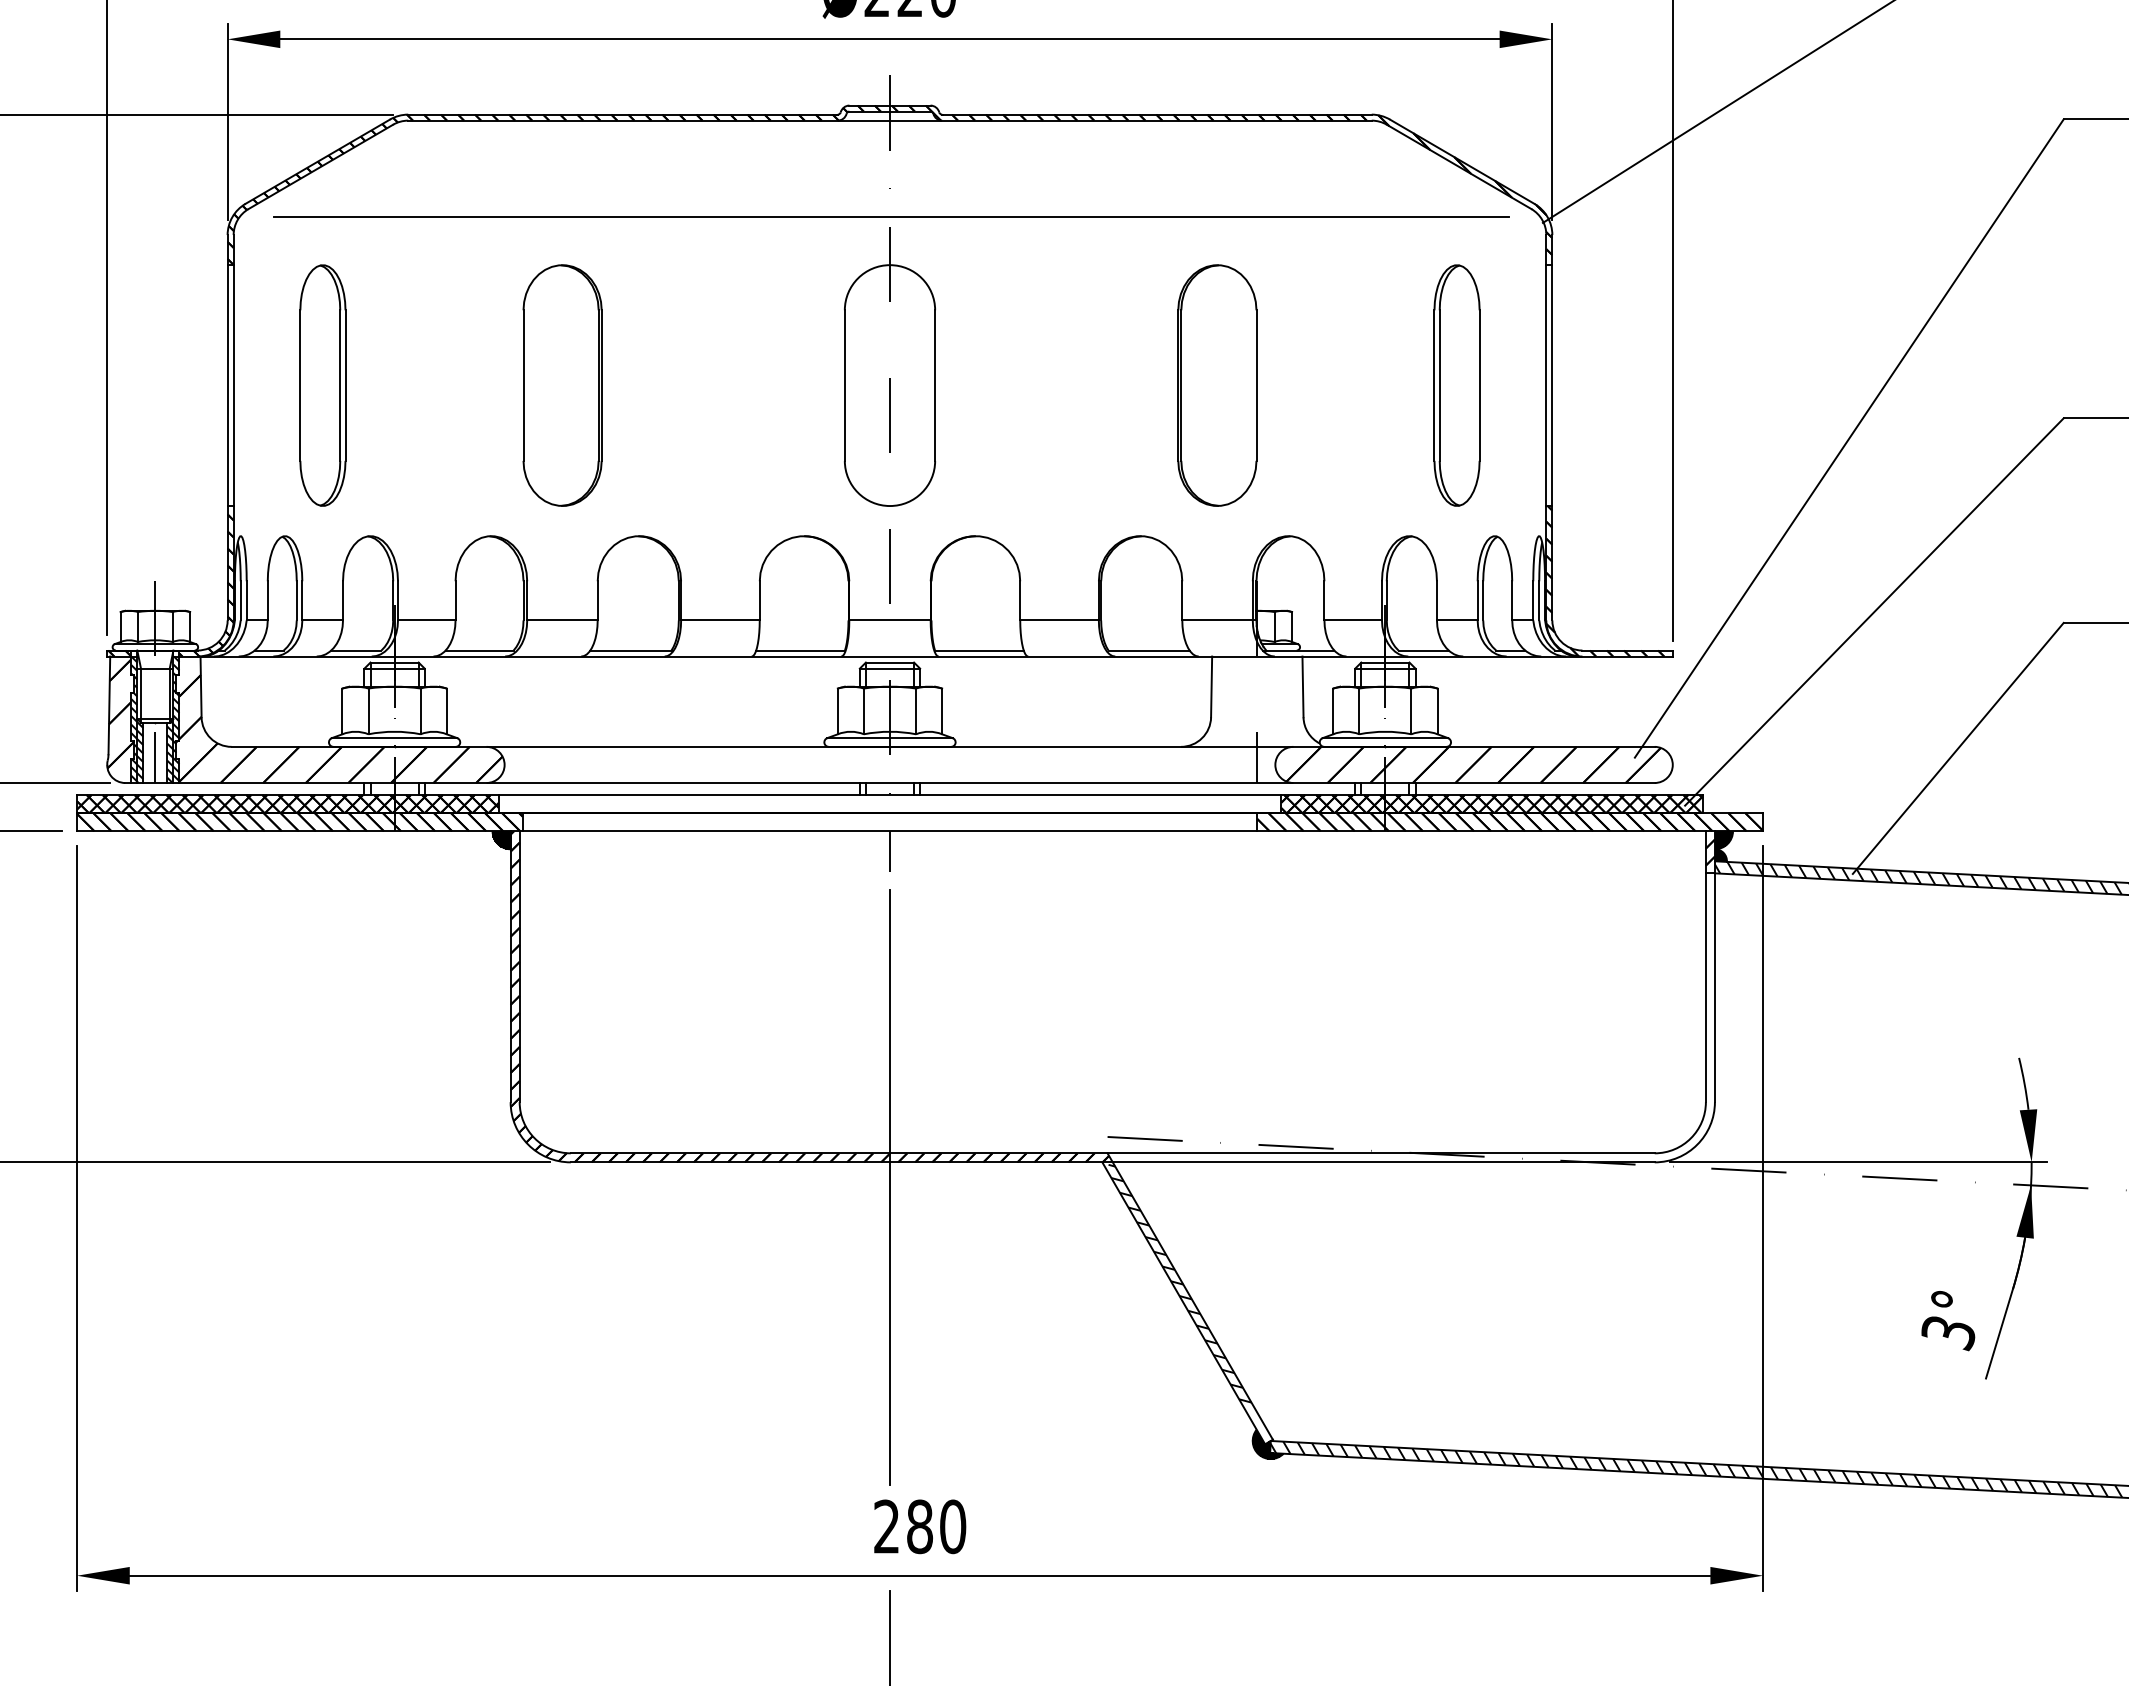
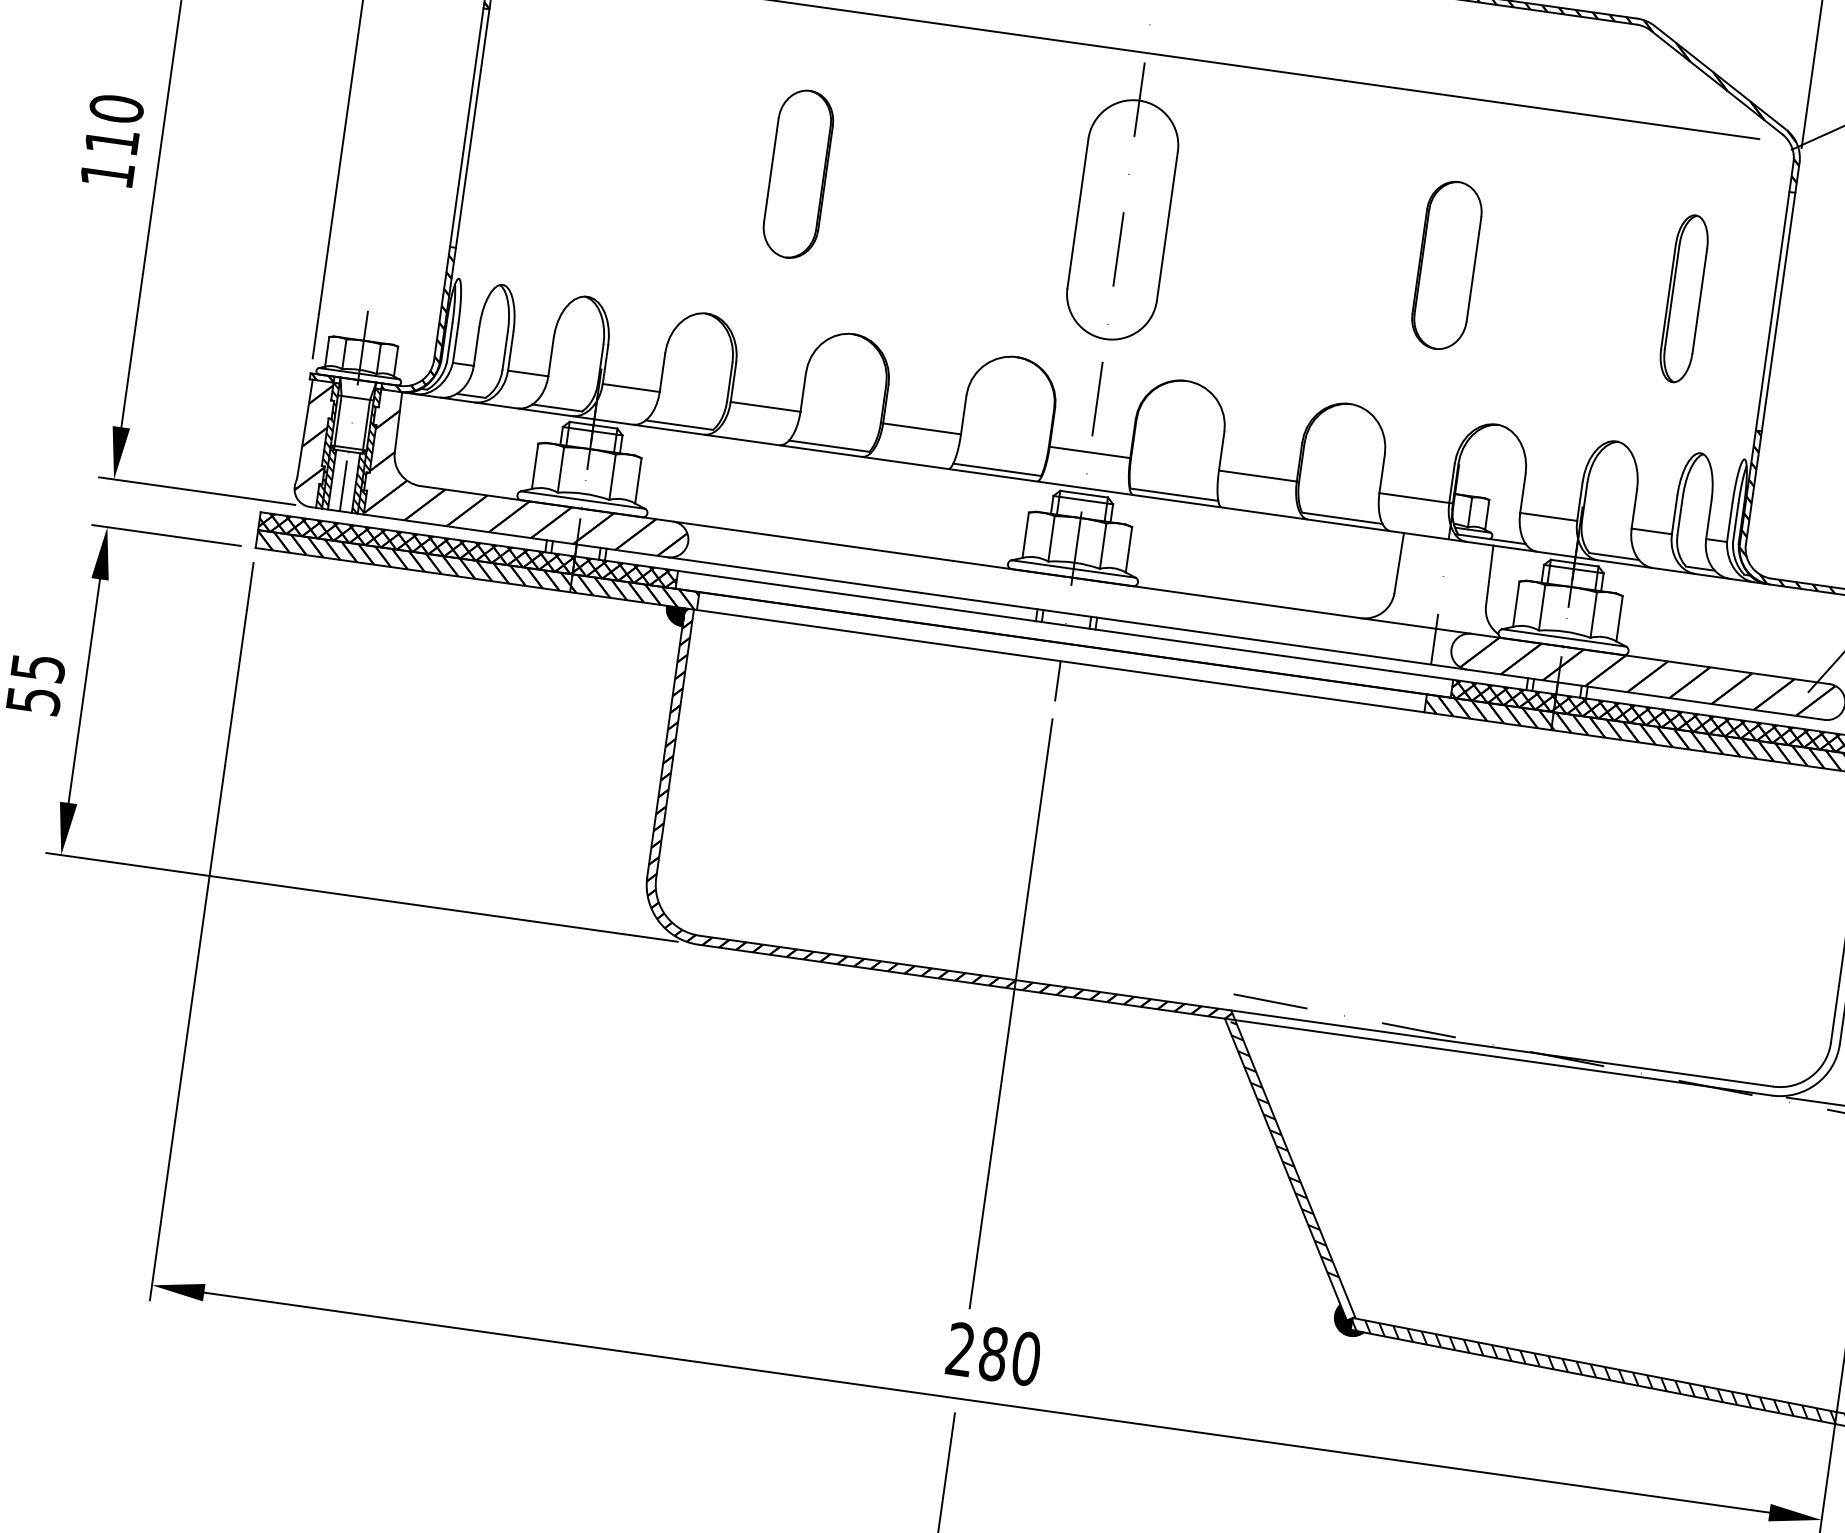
part: (322, 385) -> (560, 140), removed
part: (562, 385) -> (798, 174), size x0.7
part: (1217, 385) -> (1447, 265), size x0.7
part: (1456, 385) -> (1683, 298), size x0.7

